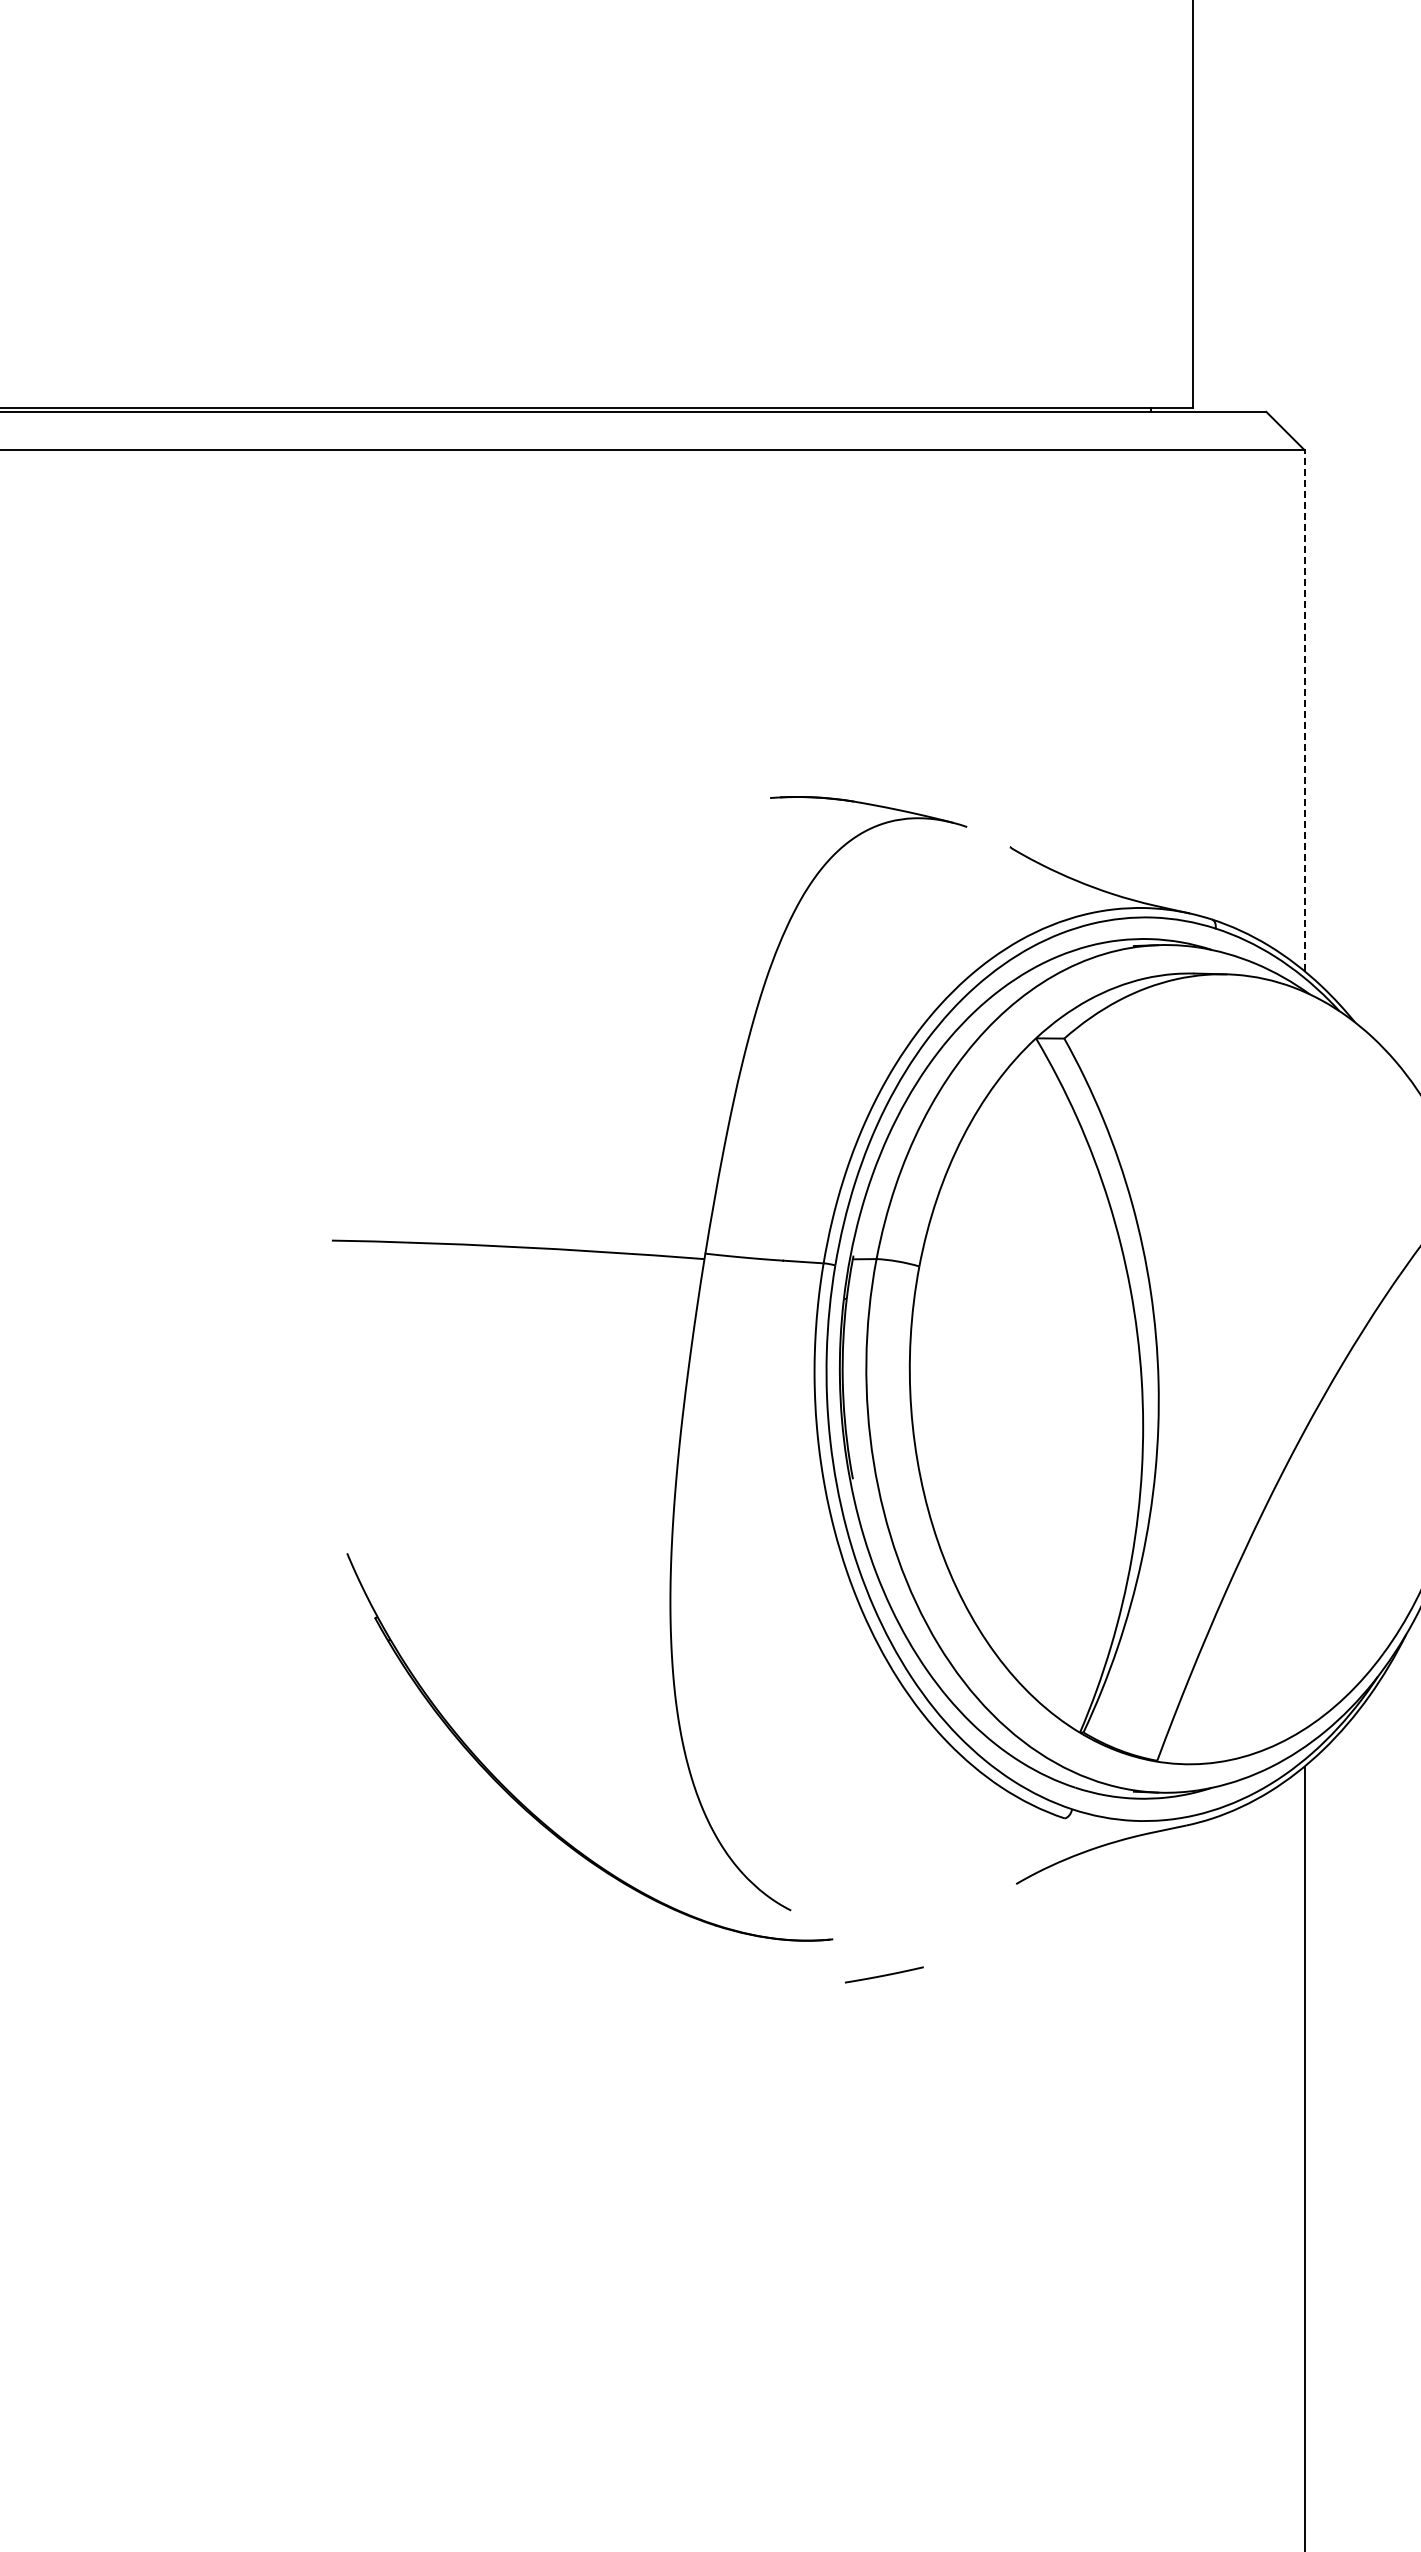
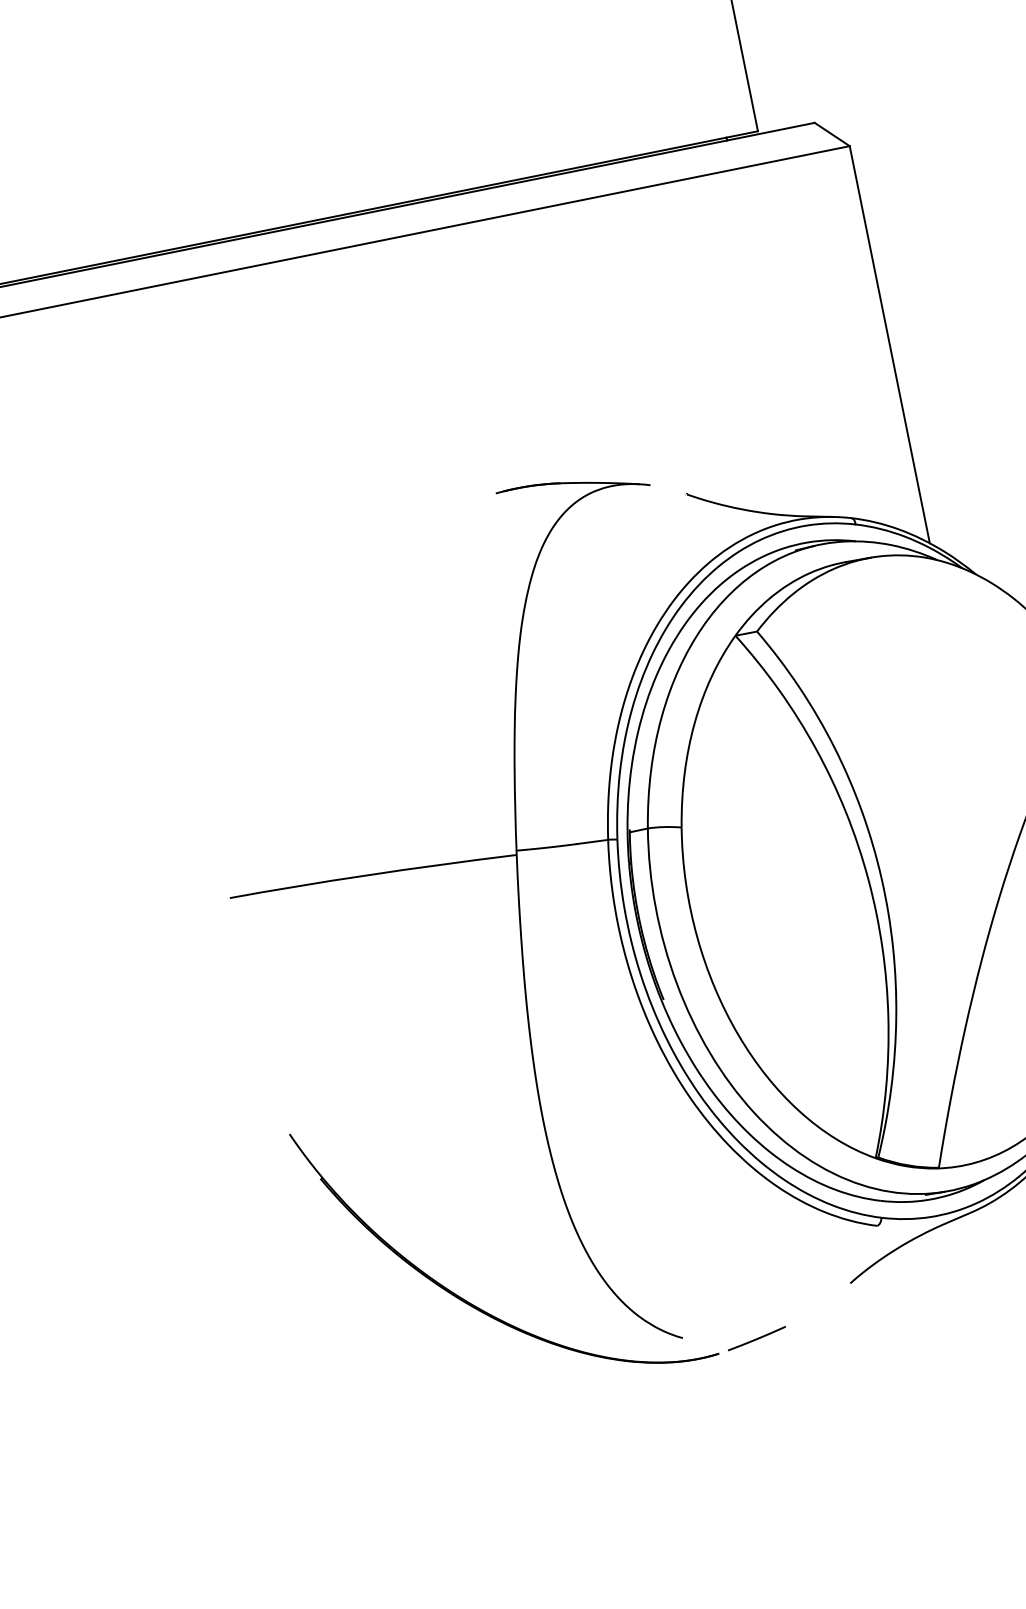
line: (1304, 710) -> (889, 344), dashed -> solid
line: (884, 1974) -> (756, 1338), moved

